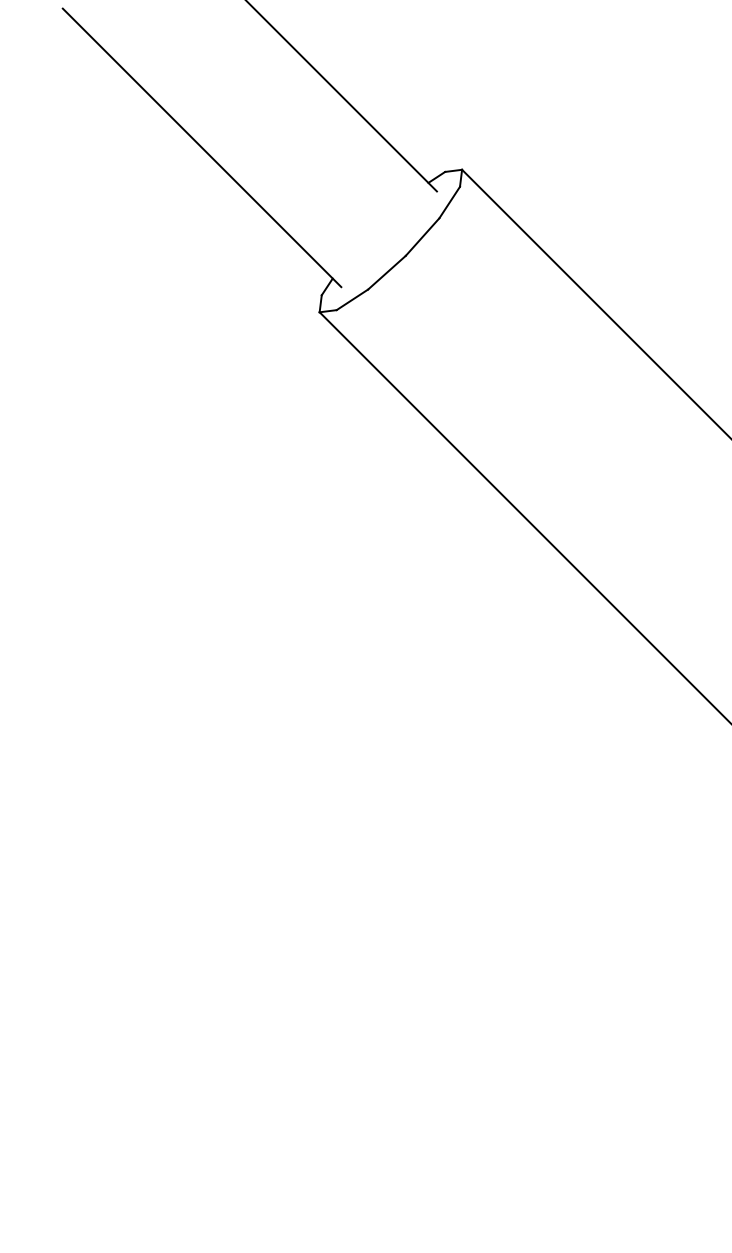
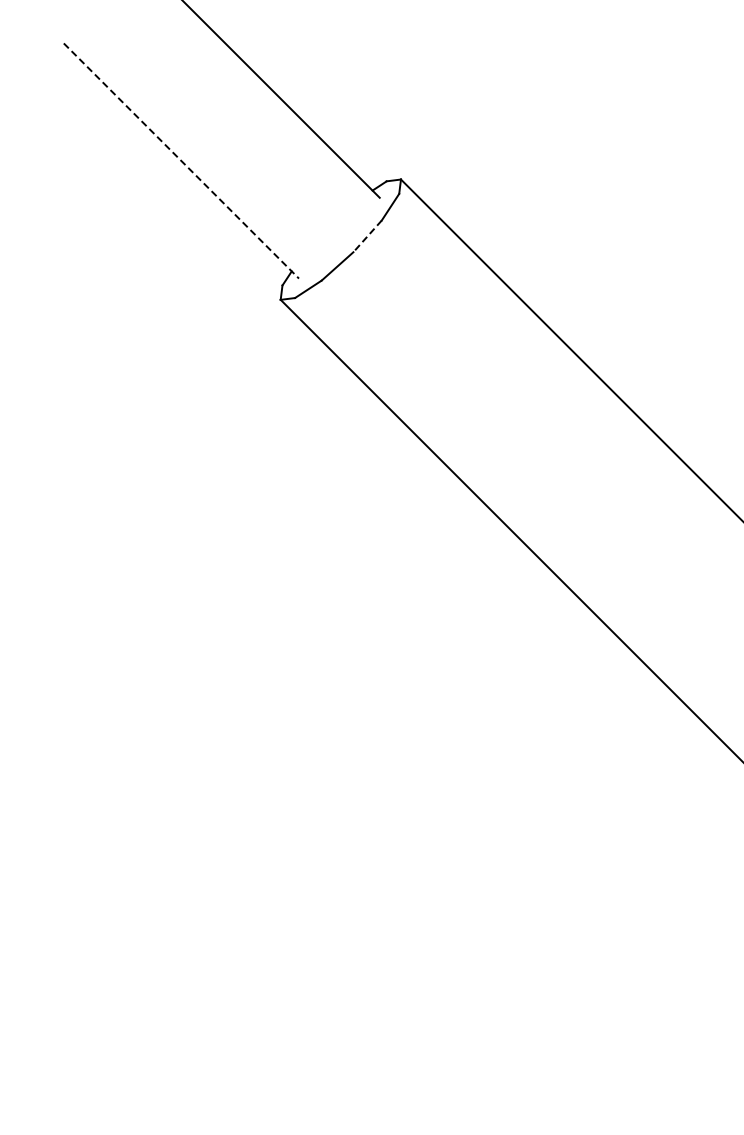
line: (202, 148) -> (181, 161), solid -> dashed
line: (422, 237) -> (367, 236), solid -> dashed

